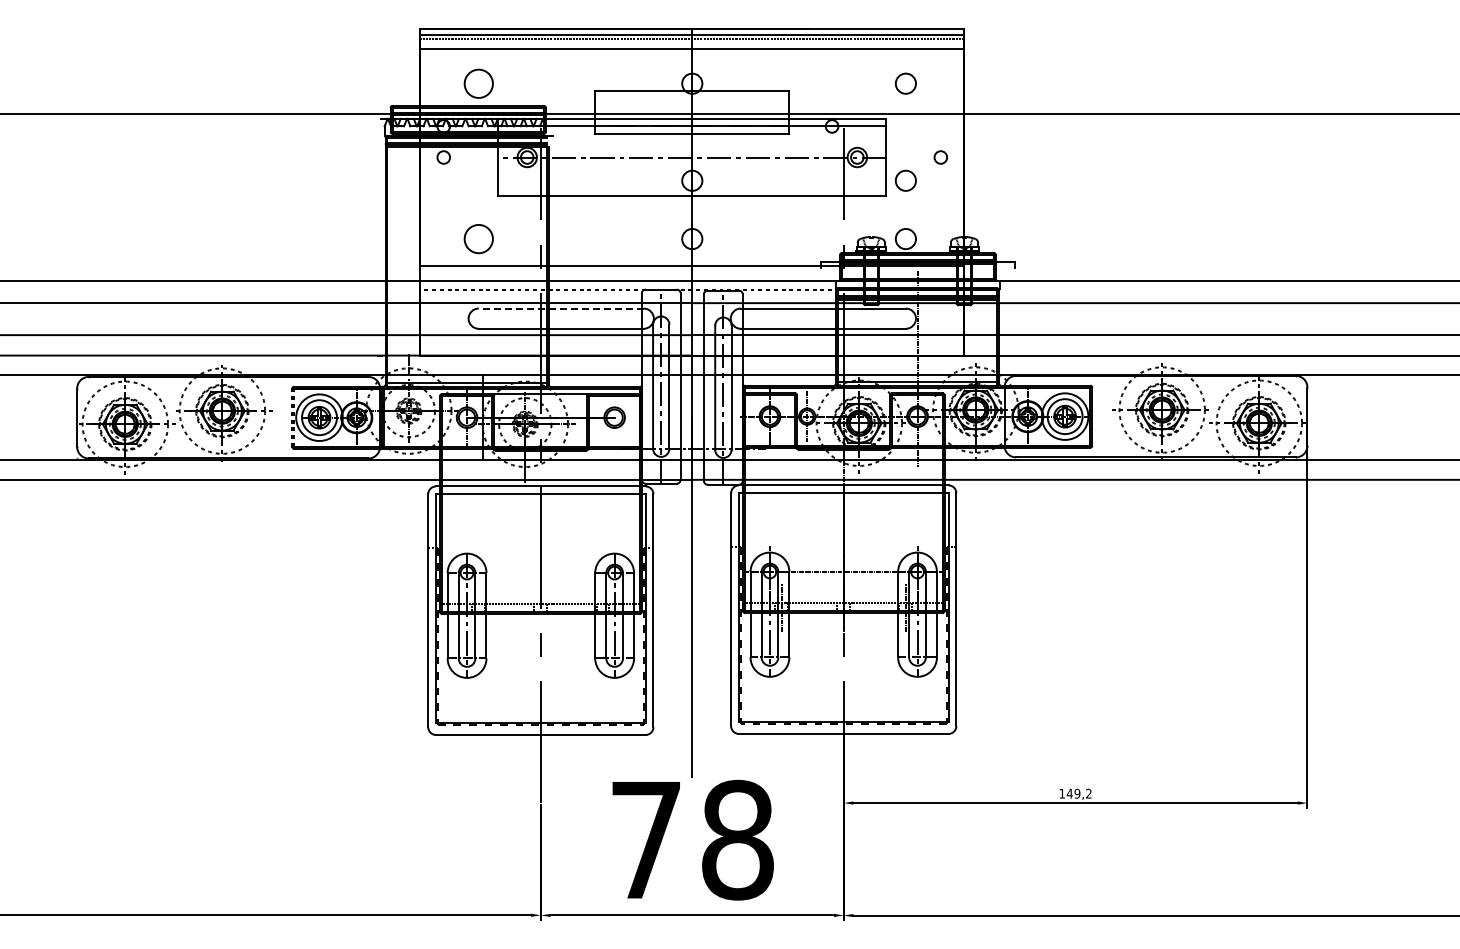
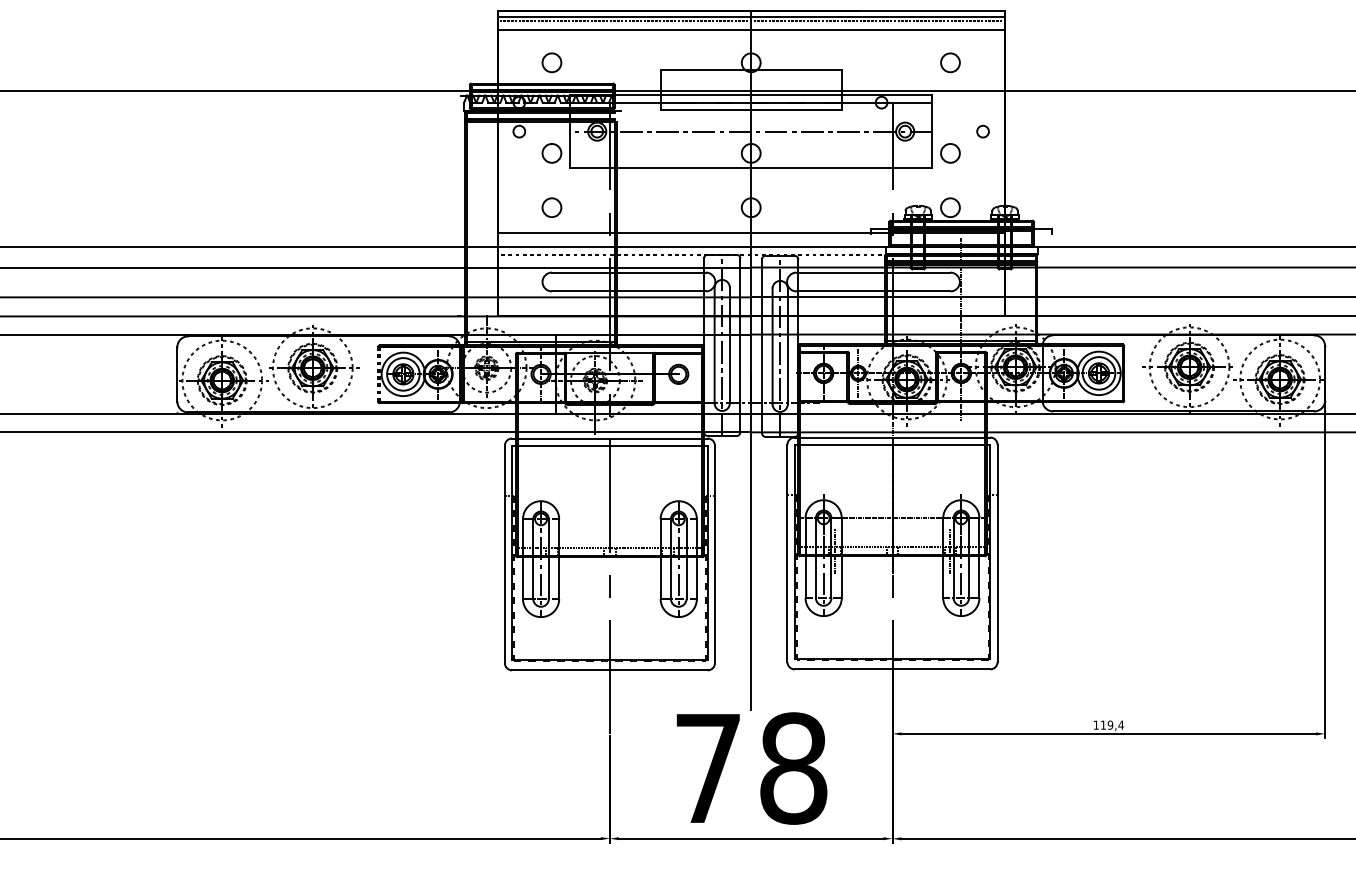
circle: (478, 83) -> (551, 62), size x0.71
circle: (478, 180) -> (551, 153), added
circle: (478, 238) -> (551, 207), size x0.71
line: (561, 308) -> (629, 272), dashed -> solid
text: (1078, 793) -> (1111, 724), 149,2 -> 119,4

